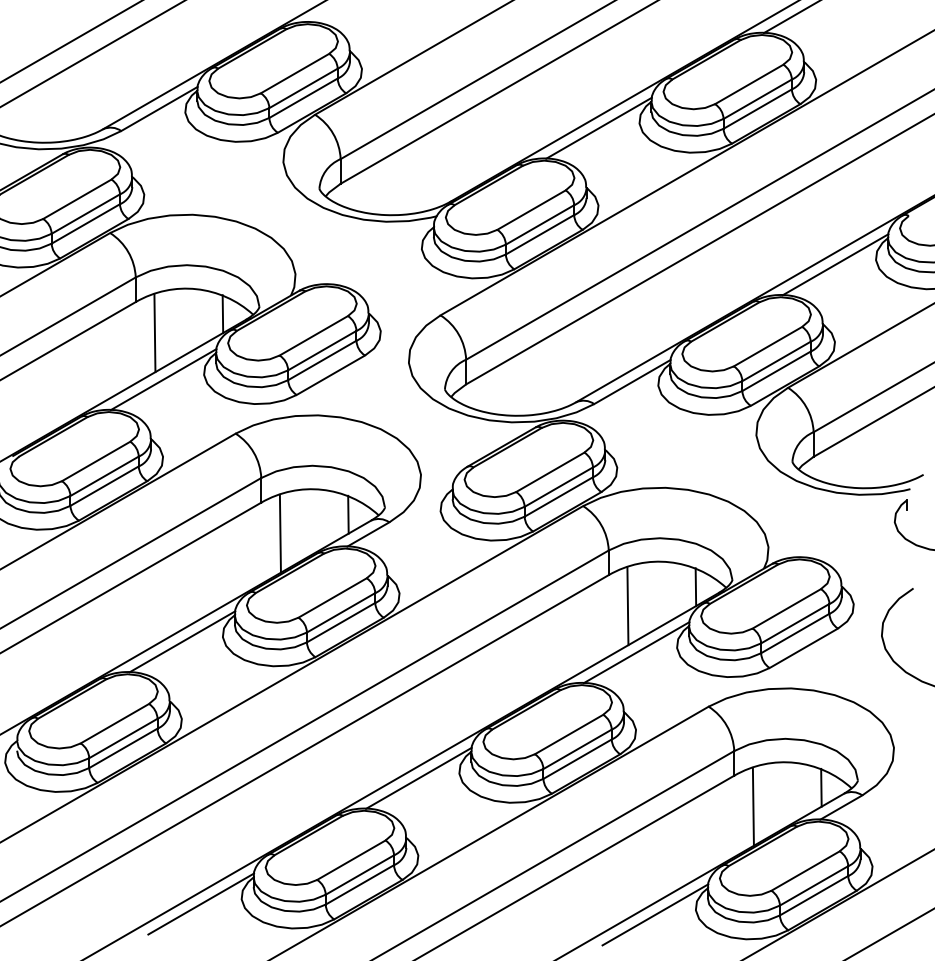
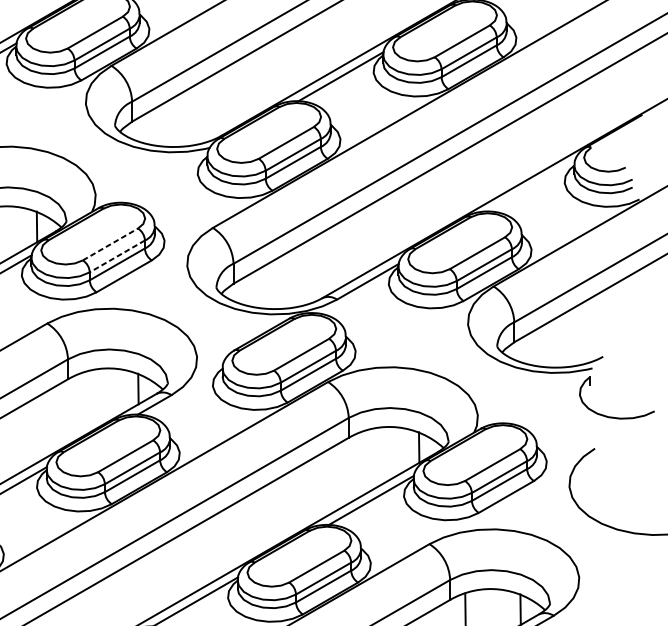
line: (835, 264) -> (531, 186), removed
line: (314, 335) -> (111, 244), solid -> dashed
line: (321, 350) -> (116, 256), solid -> dashed
line: (279, 533) -> (82, 404), removed
line: (627, 606) -> (363, 463), removed

